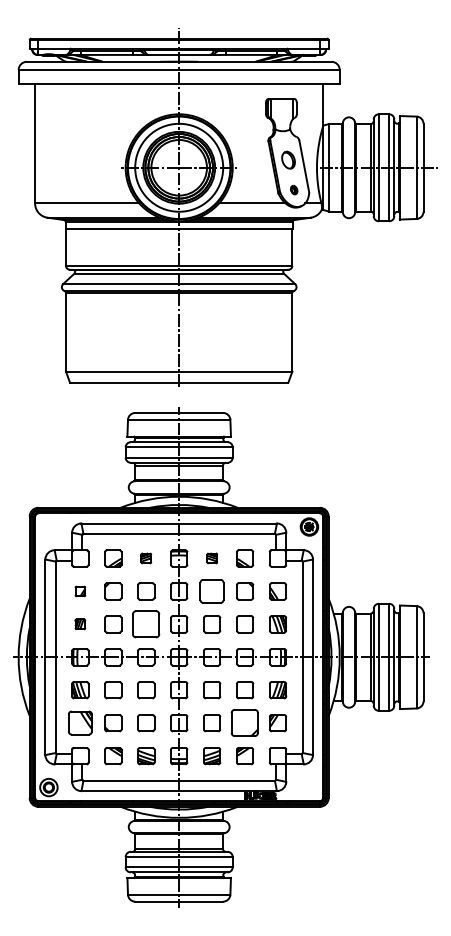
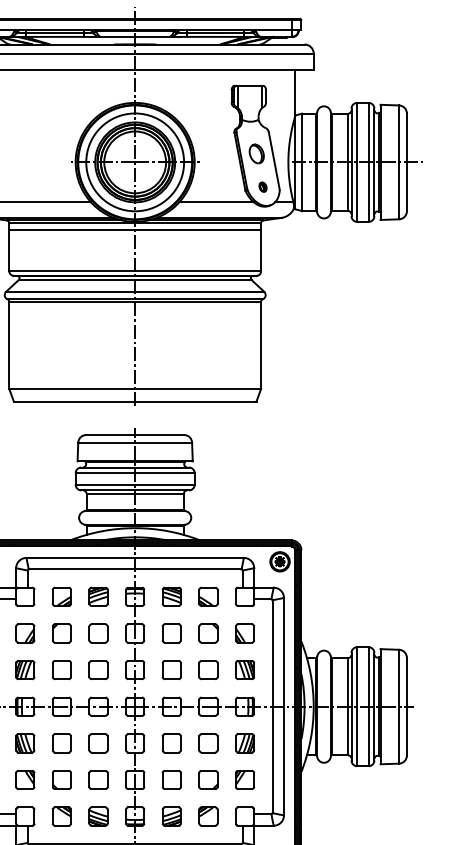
part: (146, 558) -> (98, 596), size x1.67
part: (212, 558) -> (172, 596), size x1.67
part: (80, 591) -> (25, 633), size x1.67
part: (212, 591) -> (172, 633), size x0.71
part: (80, 624) -> (25, 670), size x1.67
part: (146, 624) -> (98, 670), size x0.62
part: (80, 723) -> (25, 780), size x0.71
part: (245, 723) -> (208, 780), size x0.62

